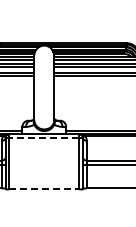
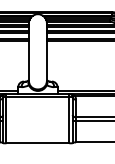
line: (43, 138) -> (37, 97), dashed -> solid
line: (44, 189) -> (38, 143), dashed -> solid

